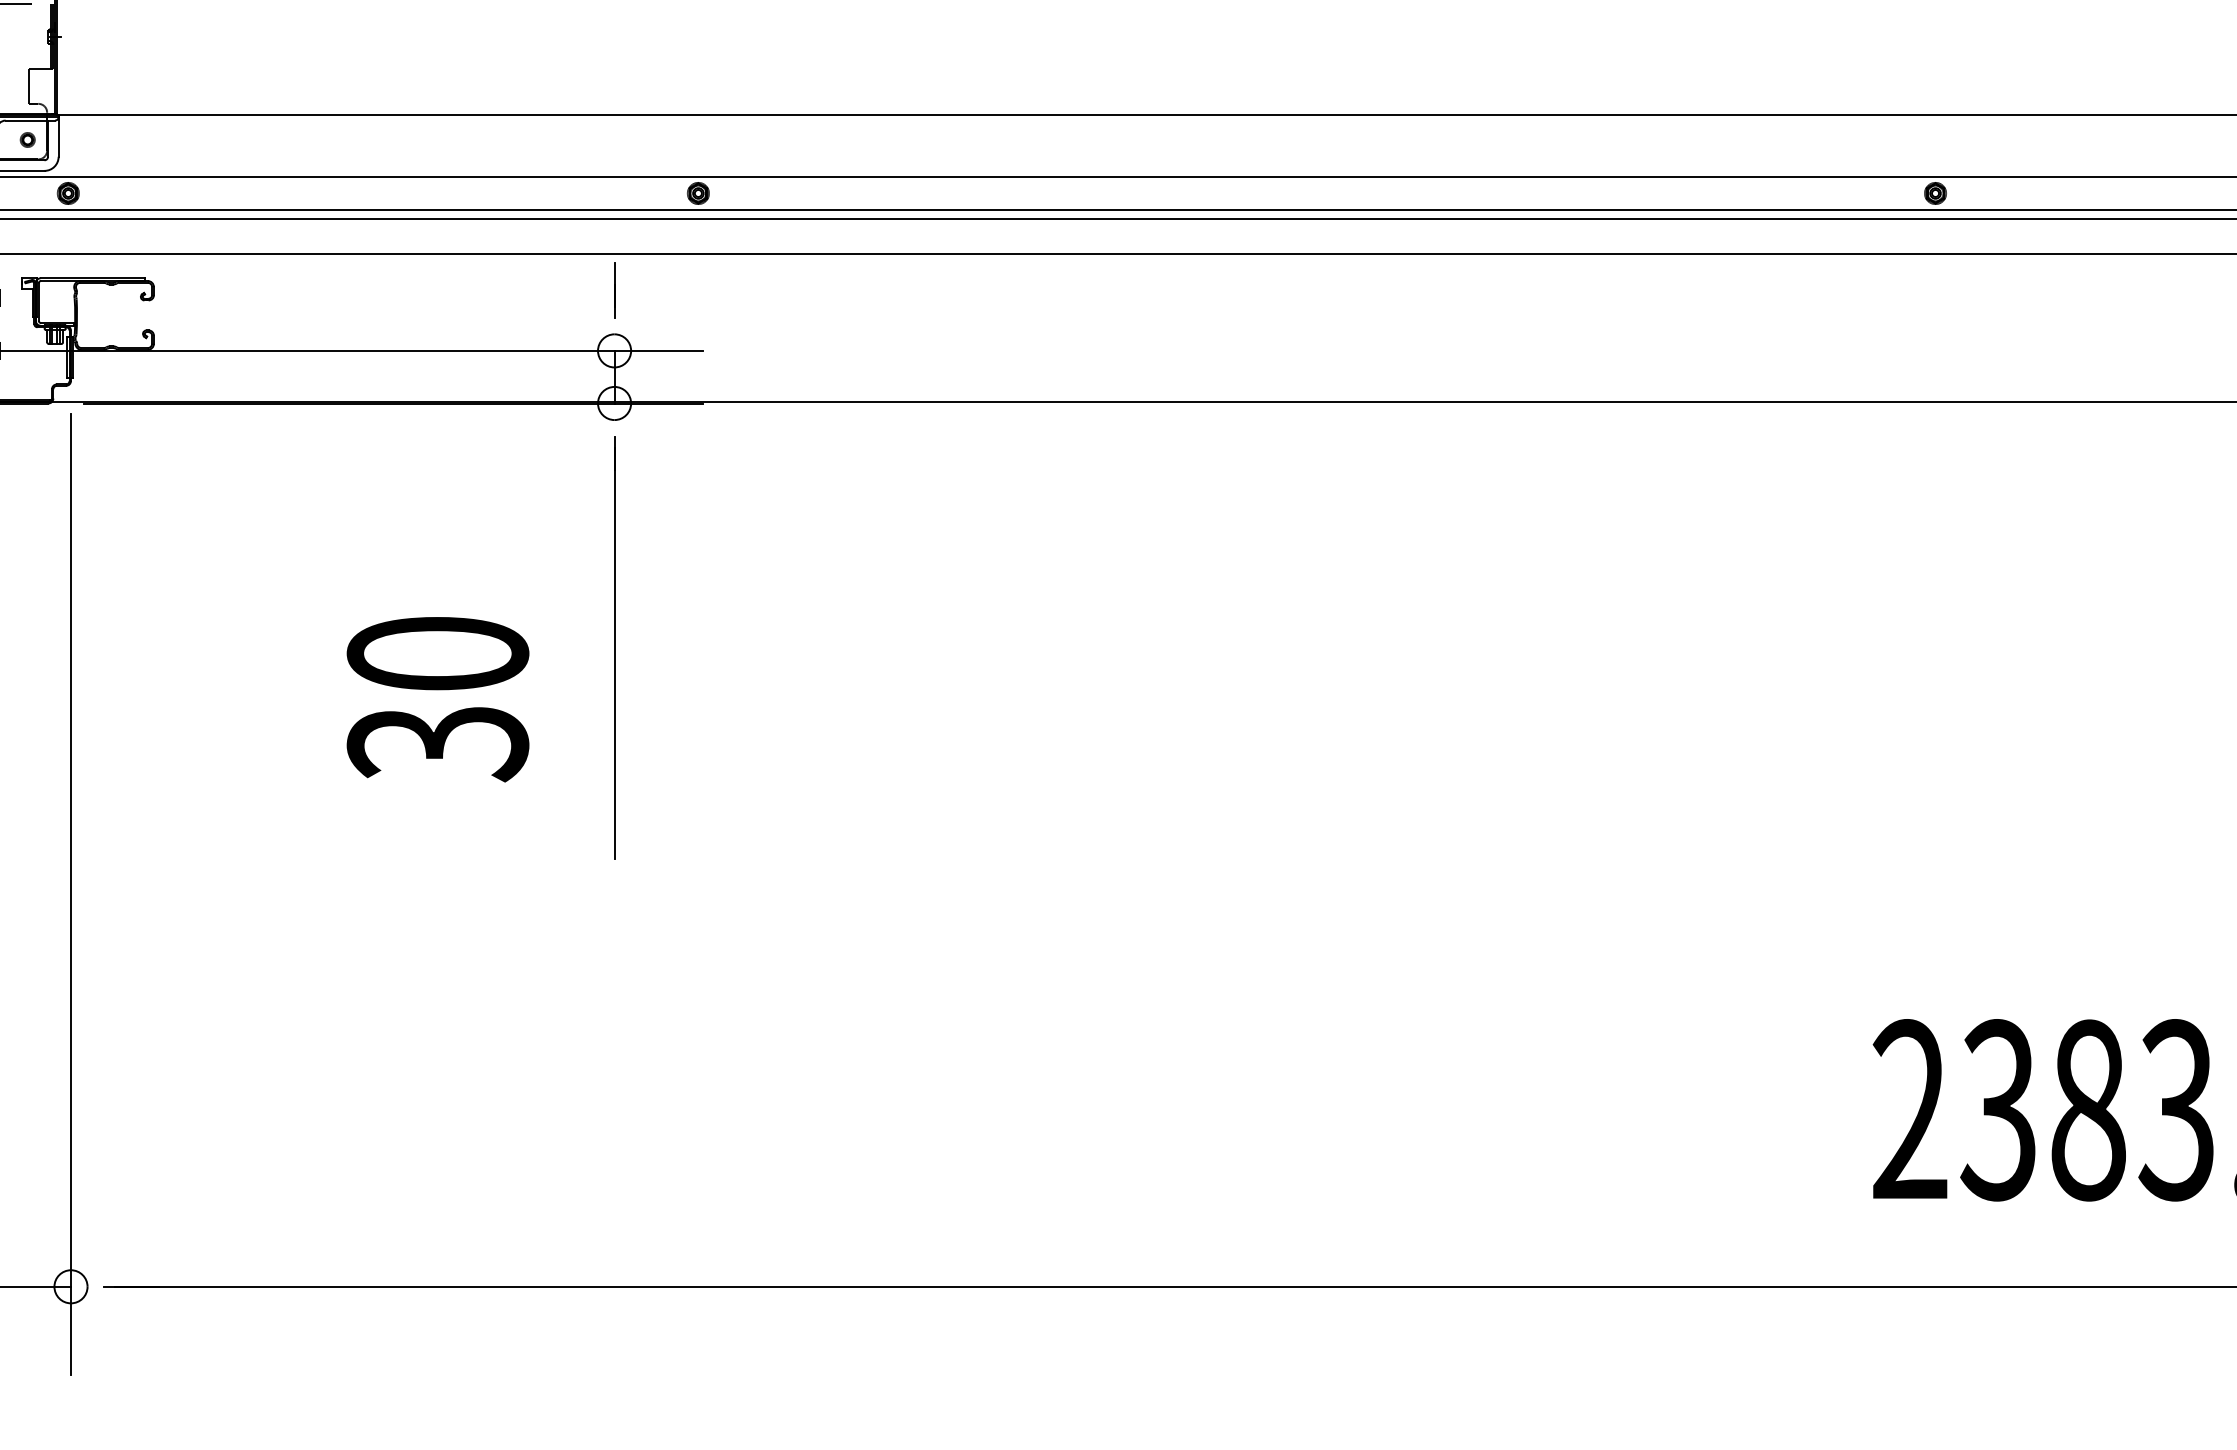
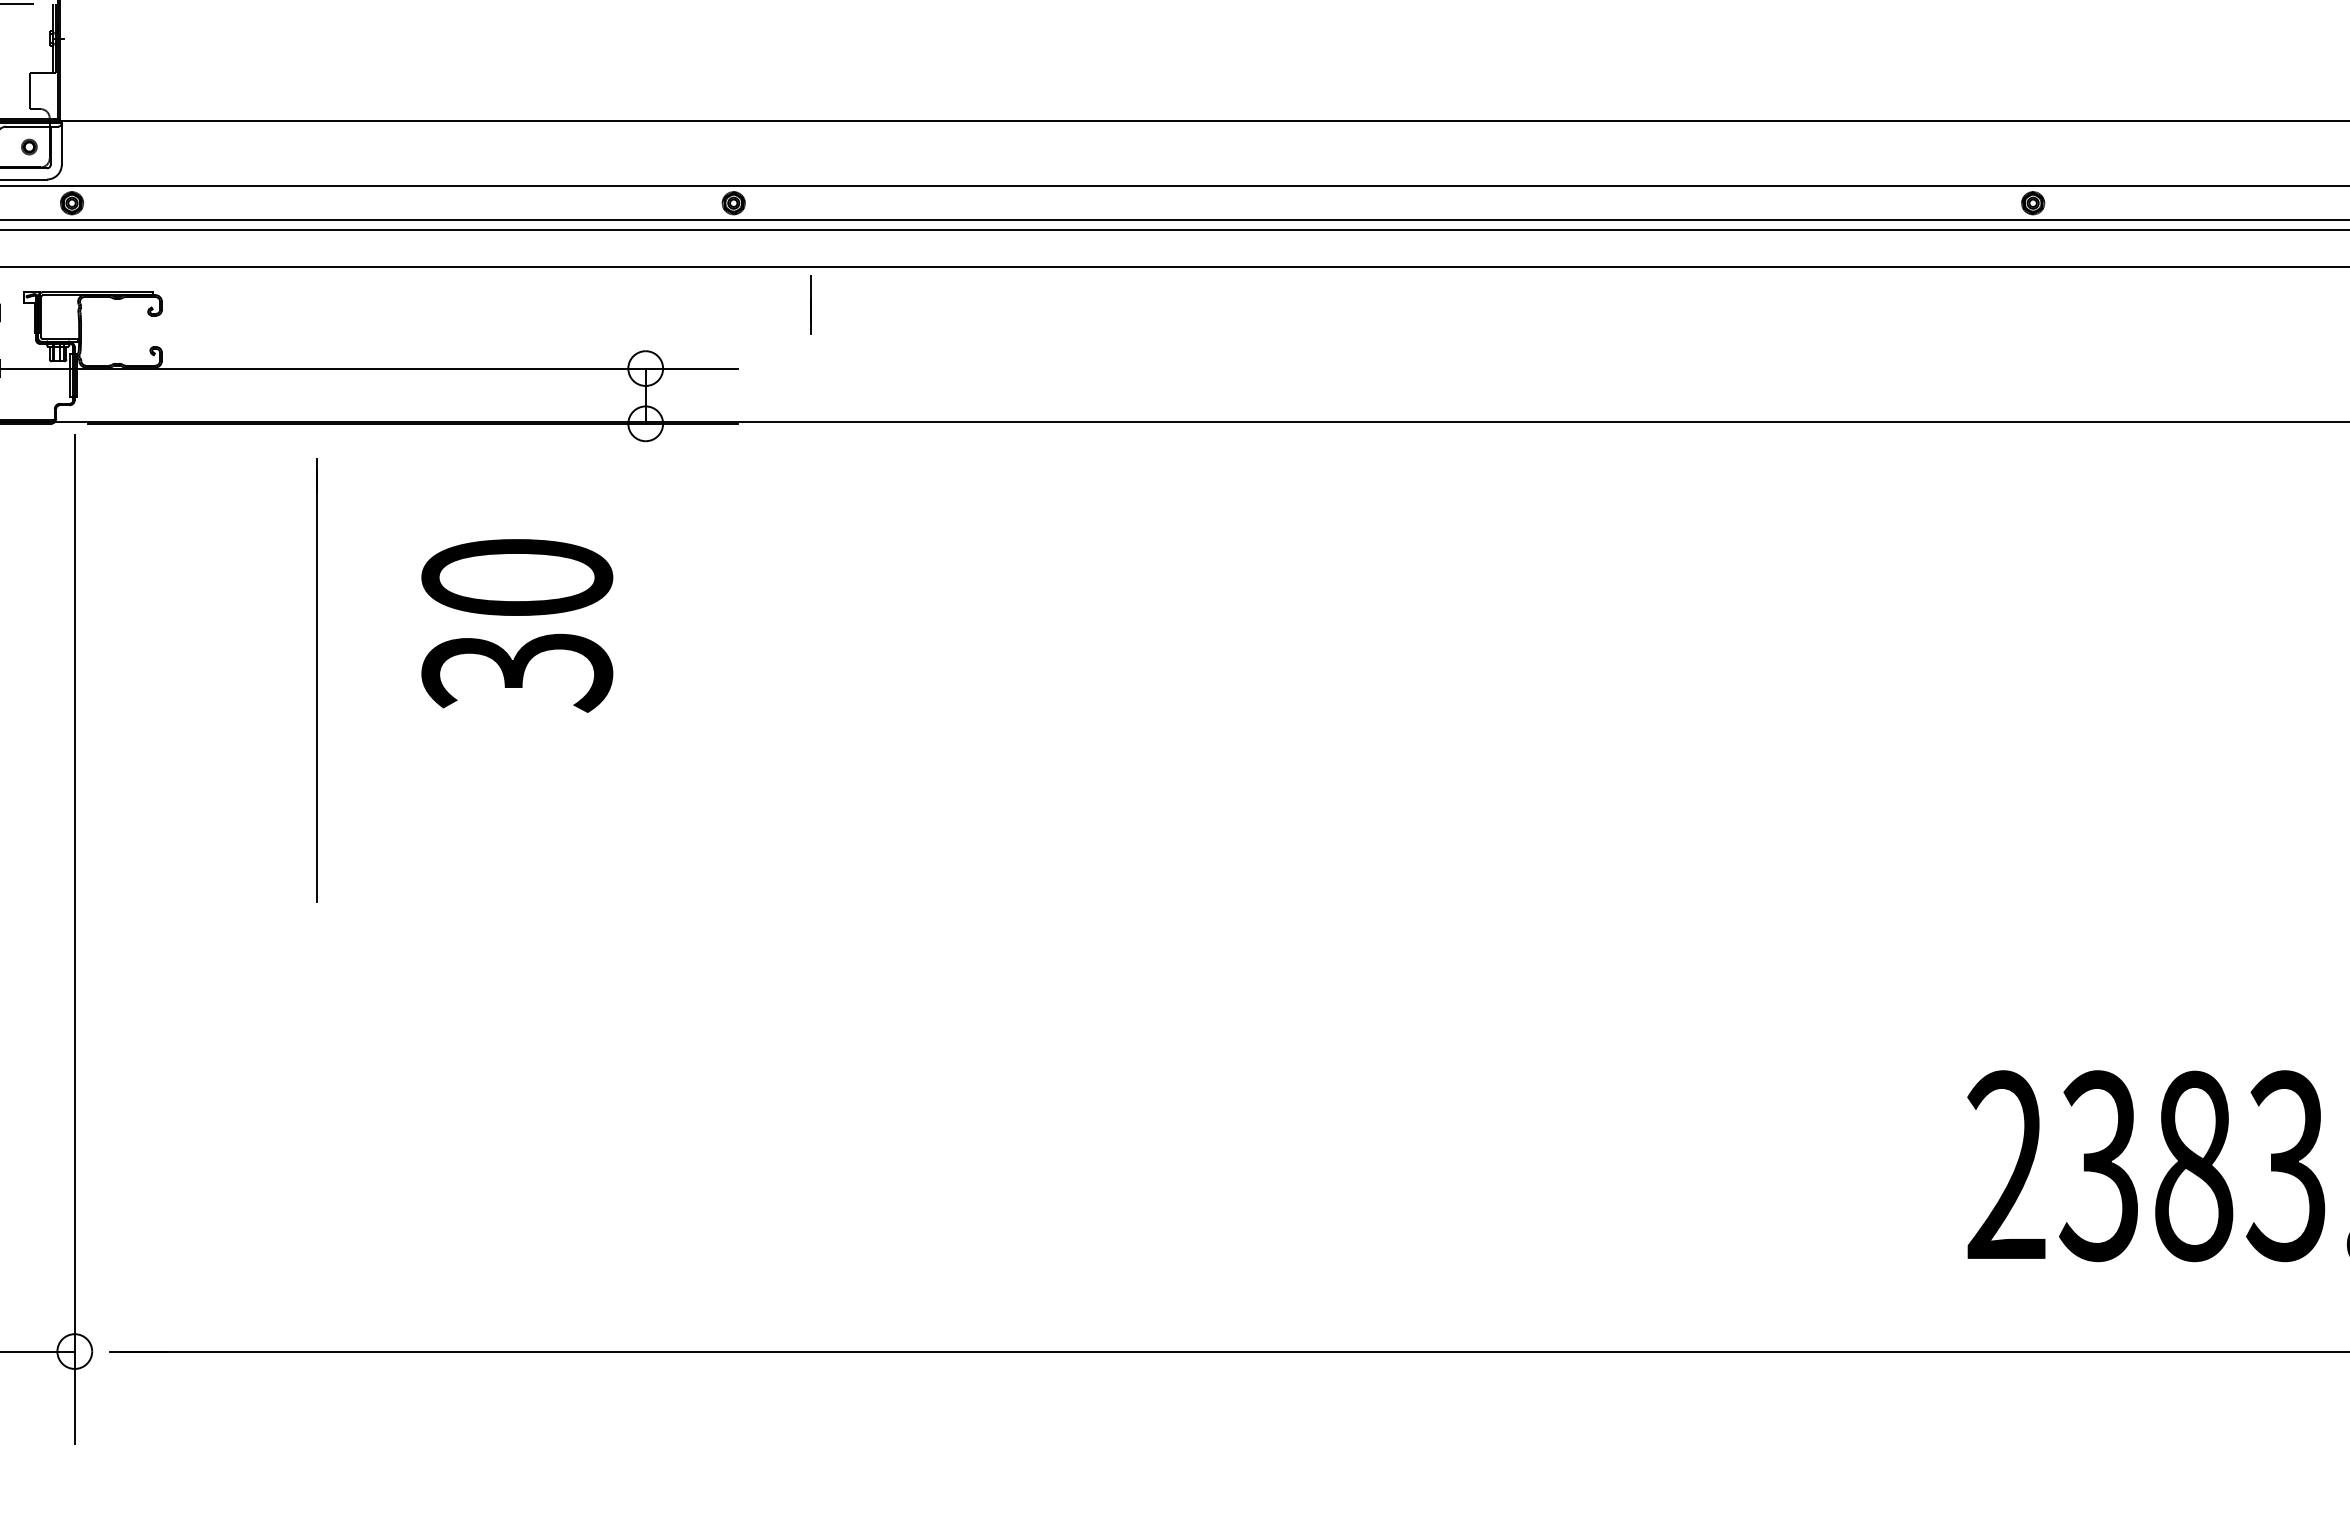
line: (614, 289) -> (810, 304), moved
line: (614, 647) -> (316, 680), moved
text: (438, 699) -> (517, 625), moved

